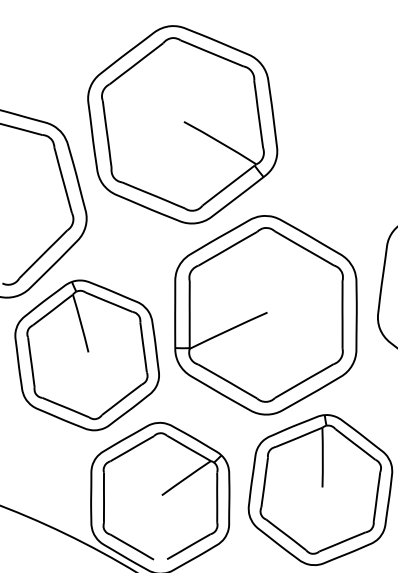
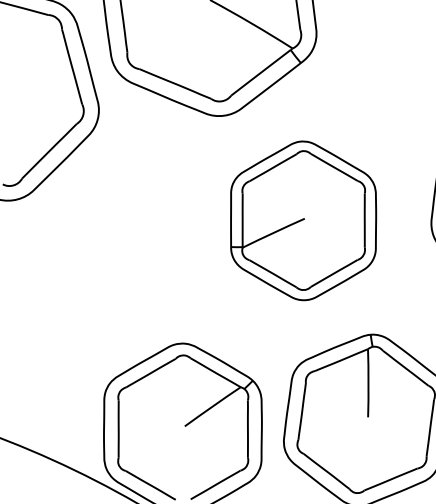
part: (265, 315) -> (303, 221), size x0.7
part: (86, 355) -> (98, 266), removed

